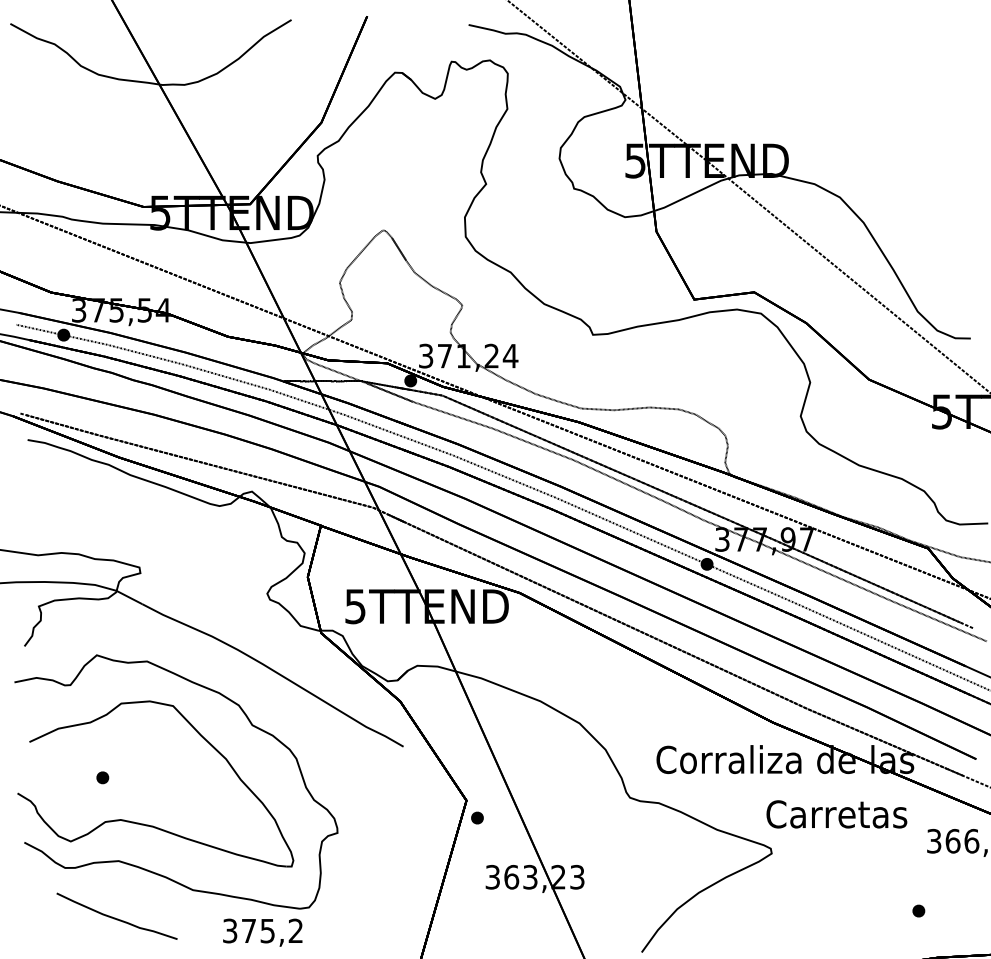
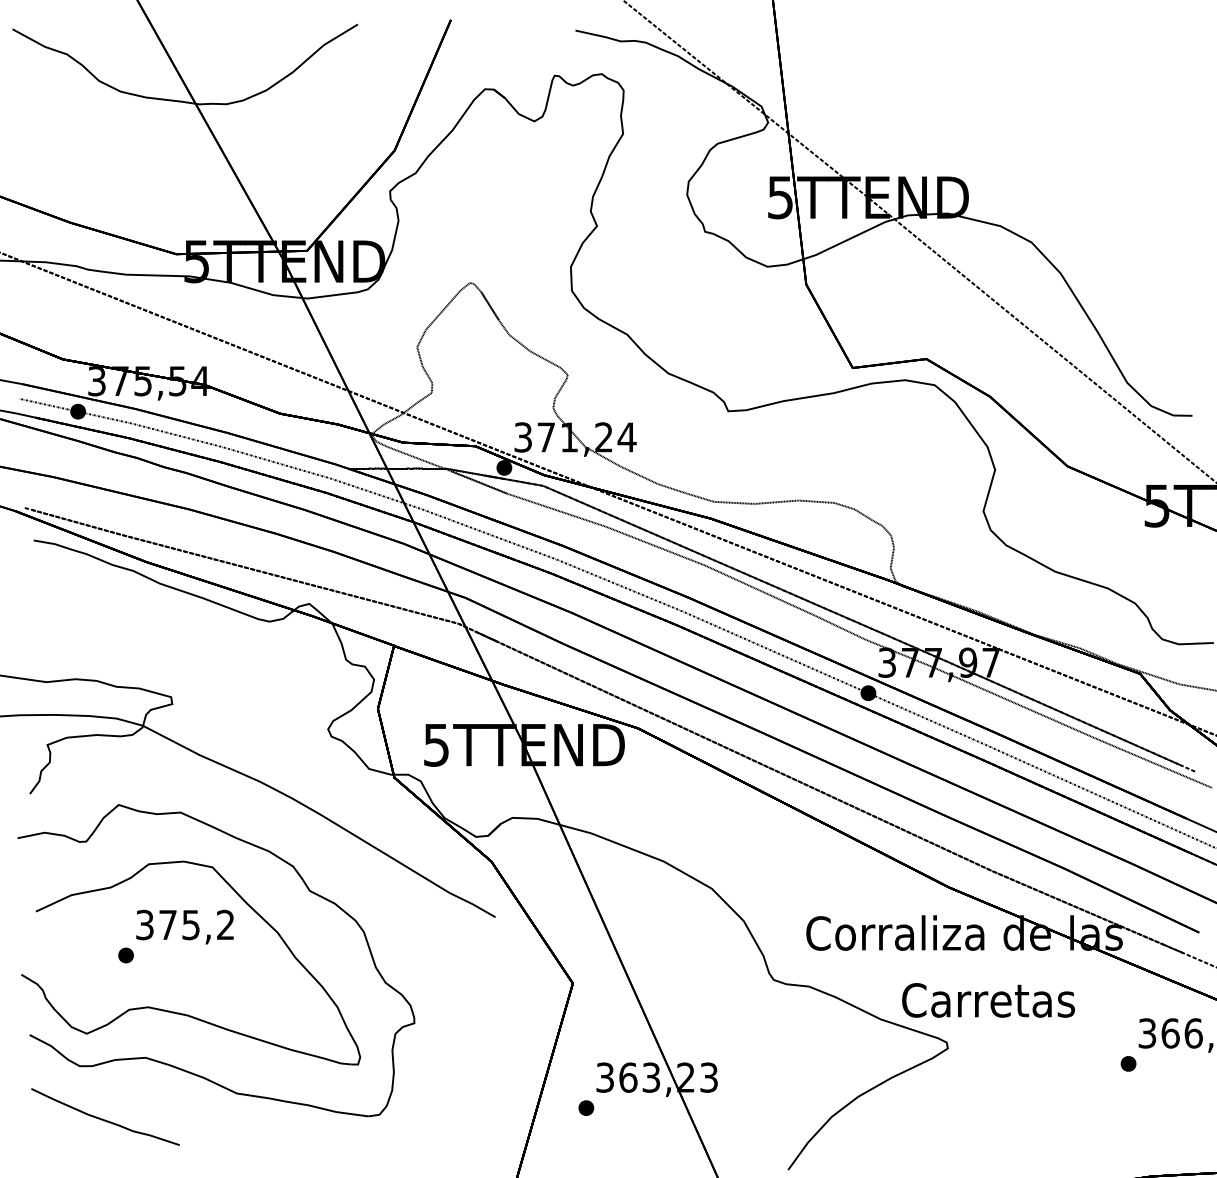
text: (836, 814) -> (988, 1000), moved
part: (477, 817) -> (586, 1107), moved
part: (918, 910) -> (1128, 1063), moved
curve: (115, 917) -> (103, 1118), moved
text: (262, 932) -> (184, 926), moved

